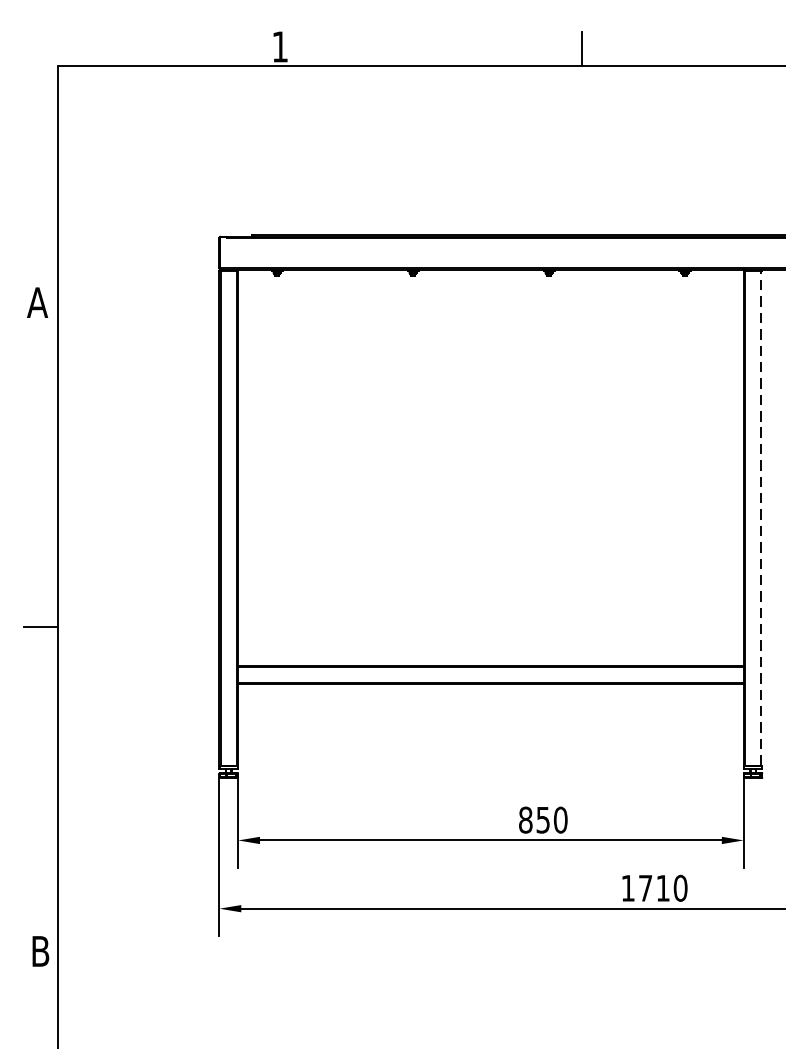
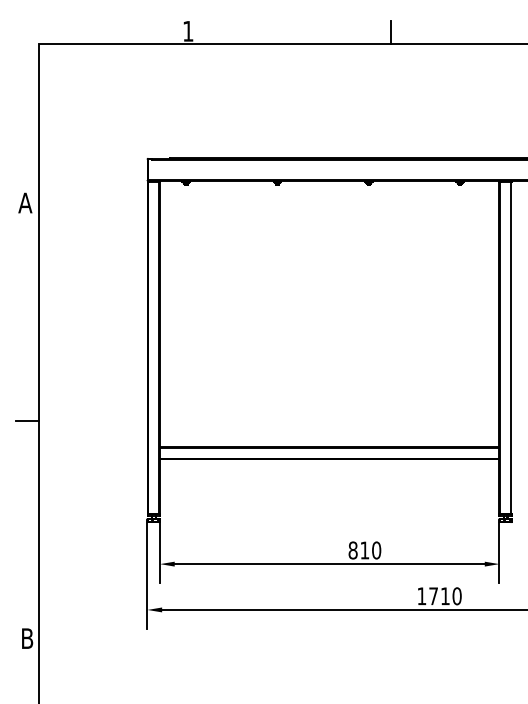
line: (761, 517) -> (511, 347), dashed -> solid
text: (542, 820) -> (364, 550), 850 -> 810

